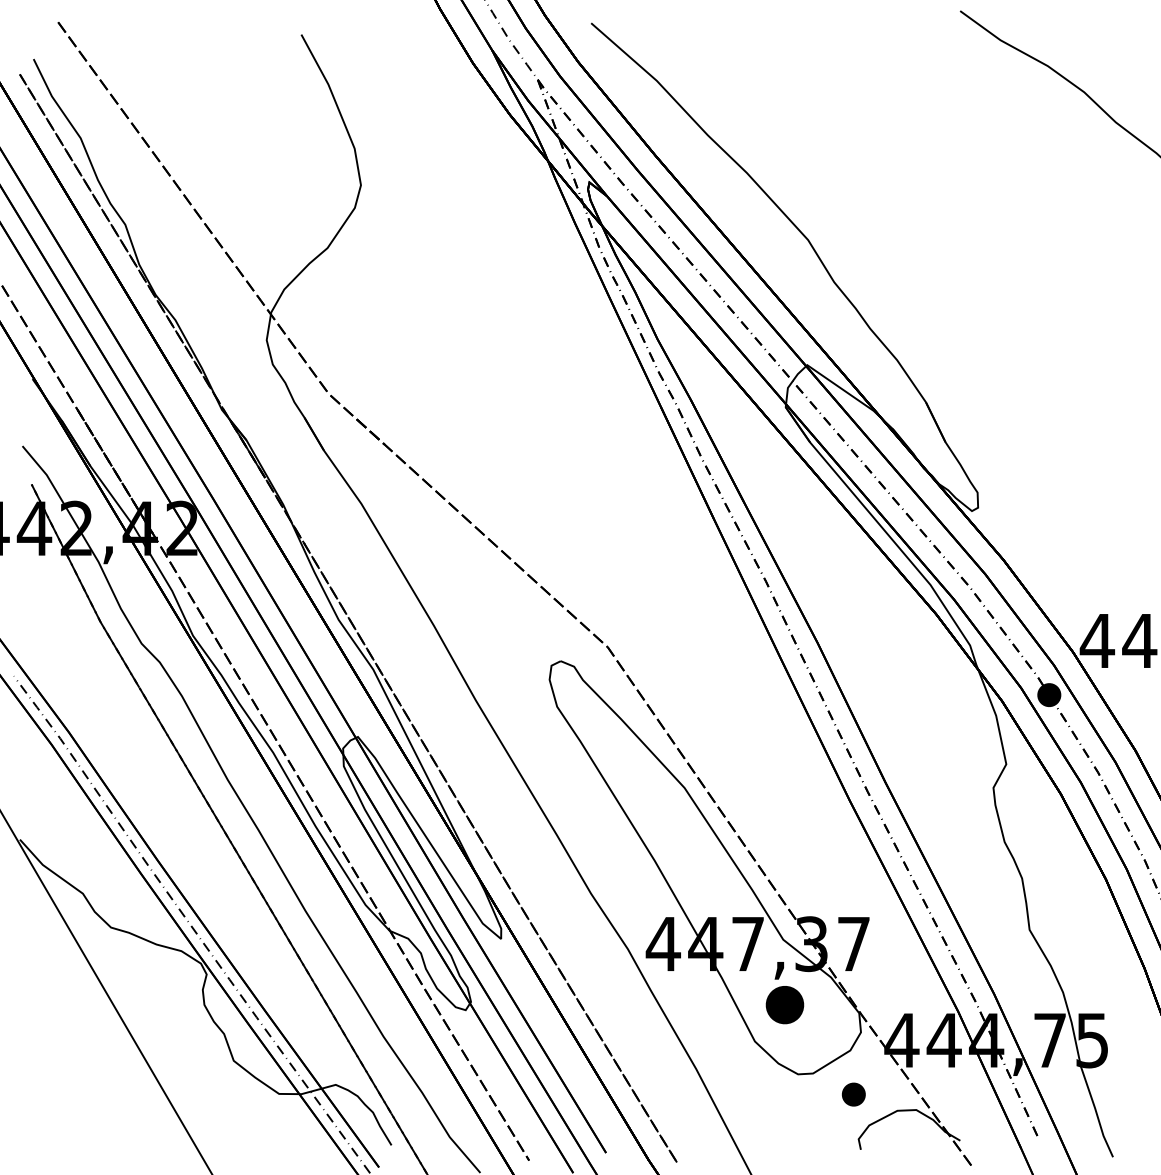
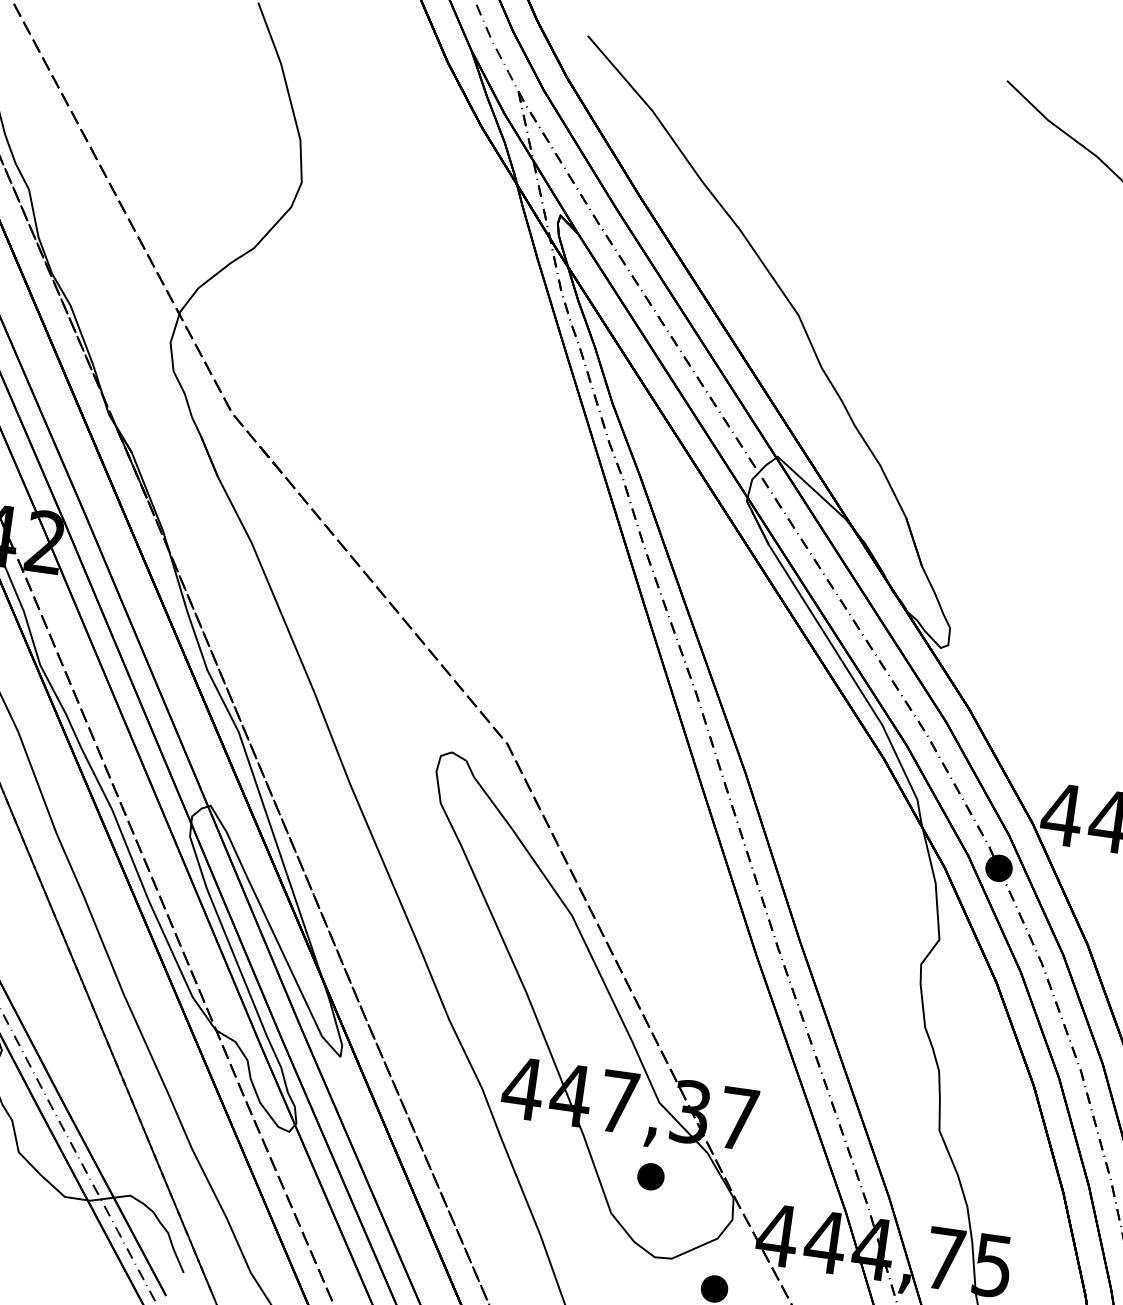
part: (784, 1004) -> (650, 1176), size x0.62

